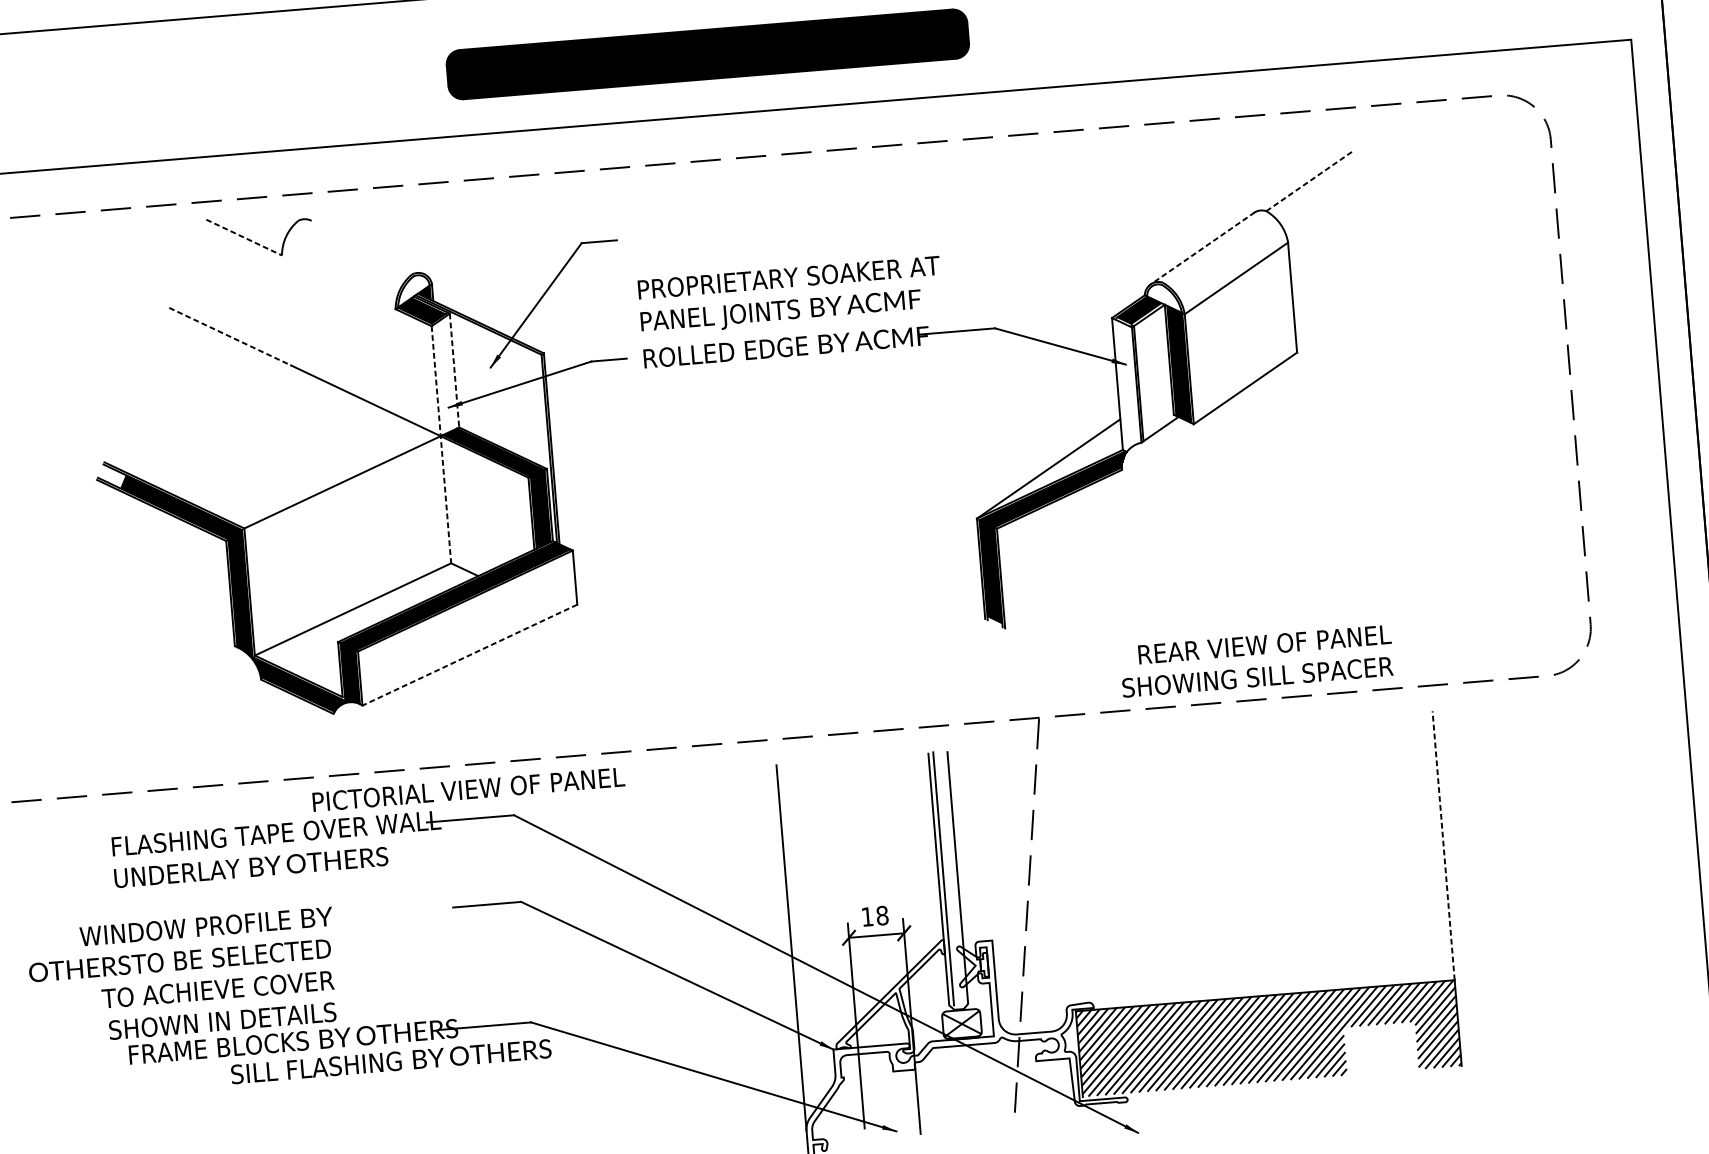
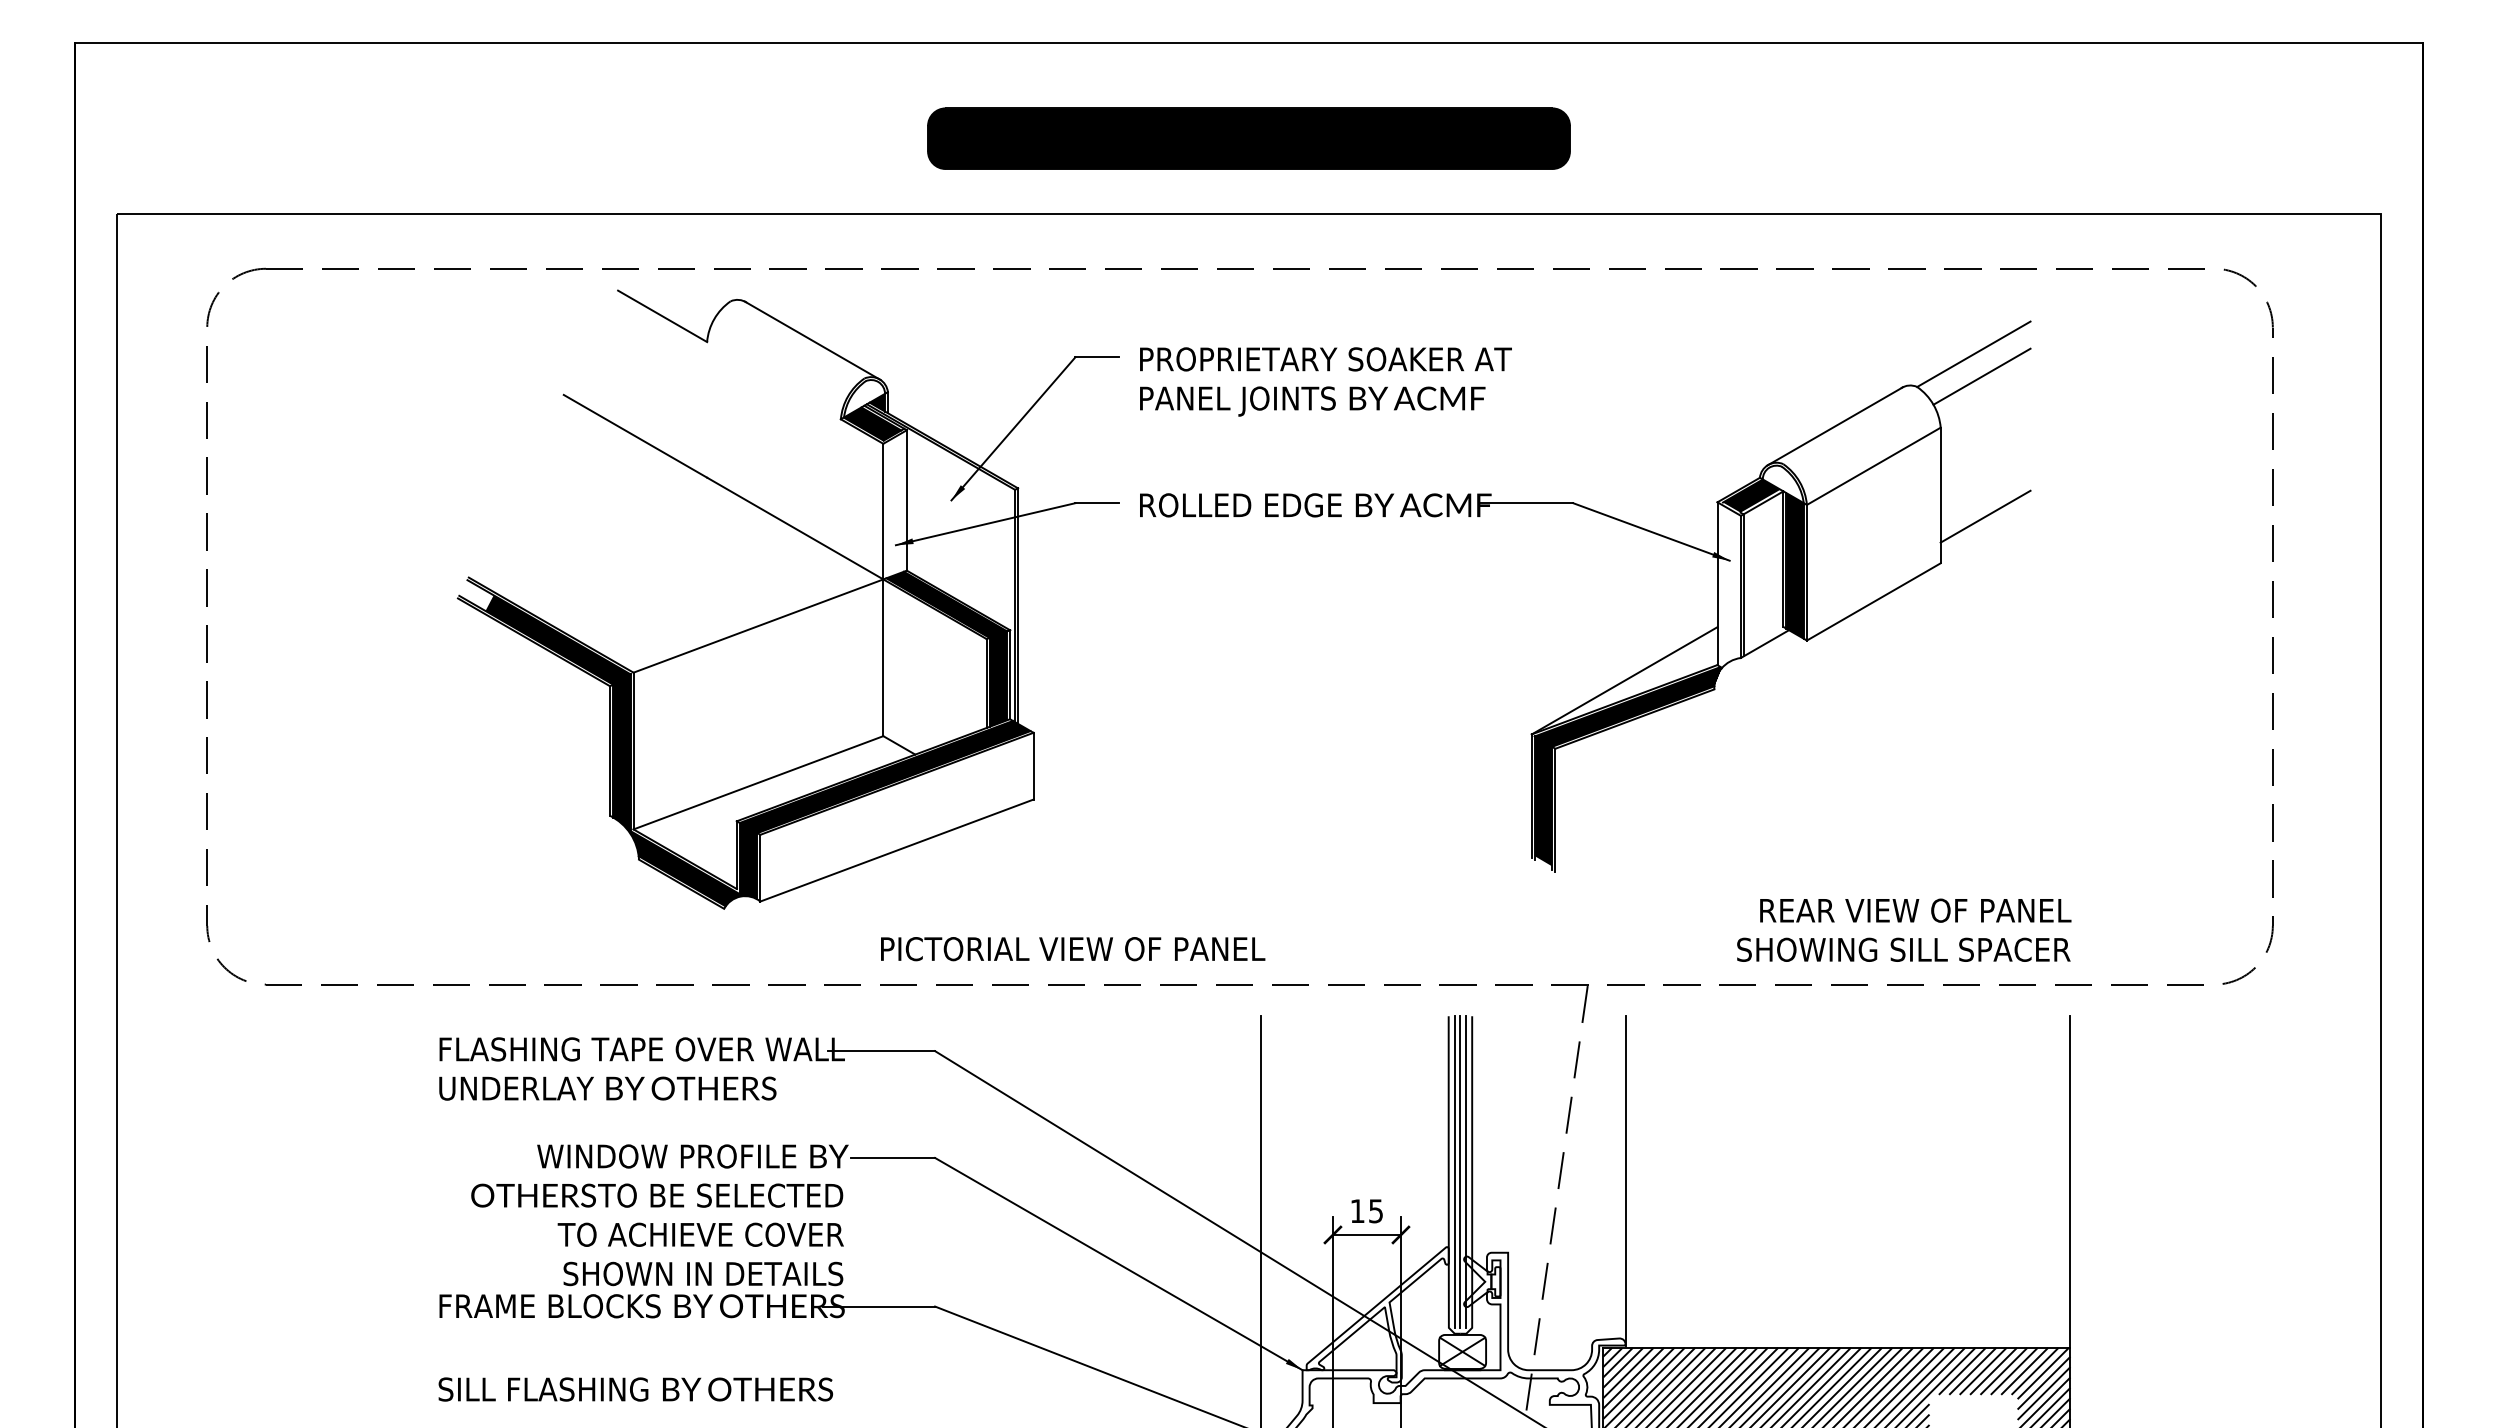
line: (1310, 181) -> (1974, 354), dashed -> solid
line: (1317, 198) -> (1981, 376), added
line: (244, 237) -> (663, 316), dashed -> solid
line: (367, 247) -> (812, 340), added
line: (1201, 248) -> (1834, 426), dashed -> solid
text: (790, 295) -> (1325, 381), moved
line: (1330, 311) -> (1985, 516), added
line: (230, 336) -> (635, 436), dashed -> solid
line: (454, 370) -> (906, 500), dashed -> solid
line: (441, 445) -> (883, 590), dashed -> solid
line: (470, 655) -> (897, 850), dashed -> solid
text: (1256, 660) -> (1904, 929), moved
text: (469, 789) -> (1073, 949), moved
line: (1443, 846) -> (2070, 1182), dashed -> solid
line: (1082, 874) -> (1625, 1180), added
line: (948, 878) -> (1460, 1172), added
line: (953, 878) -> (1466, 1172), added
text: (882, 915) -> (1376, 1211), 18 -> 15
text: (183, 976) -> (659, 1215), moved
text: (391, 1061) -> (635, 1389), moved

